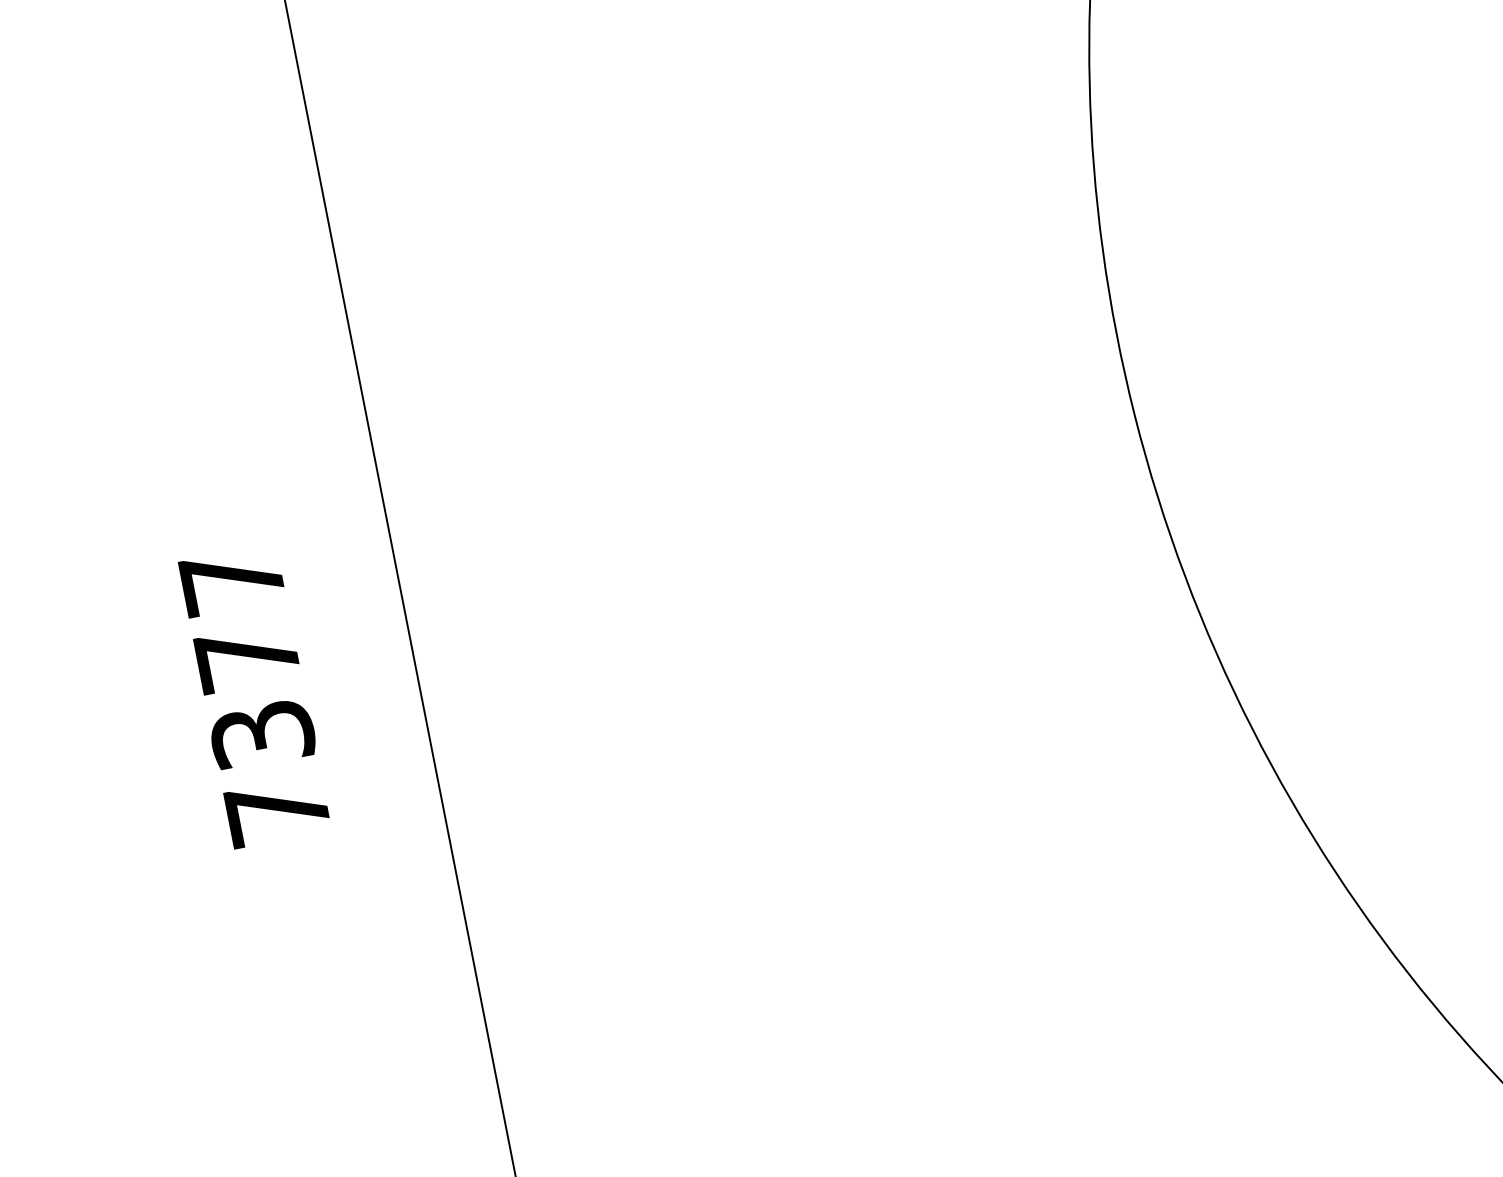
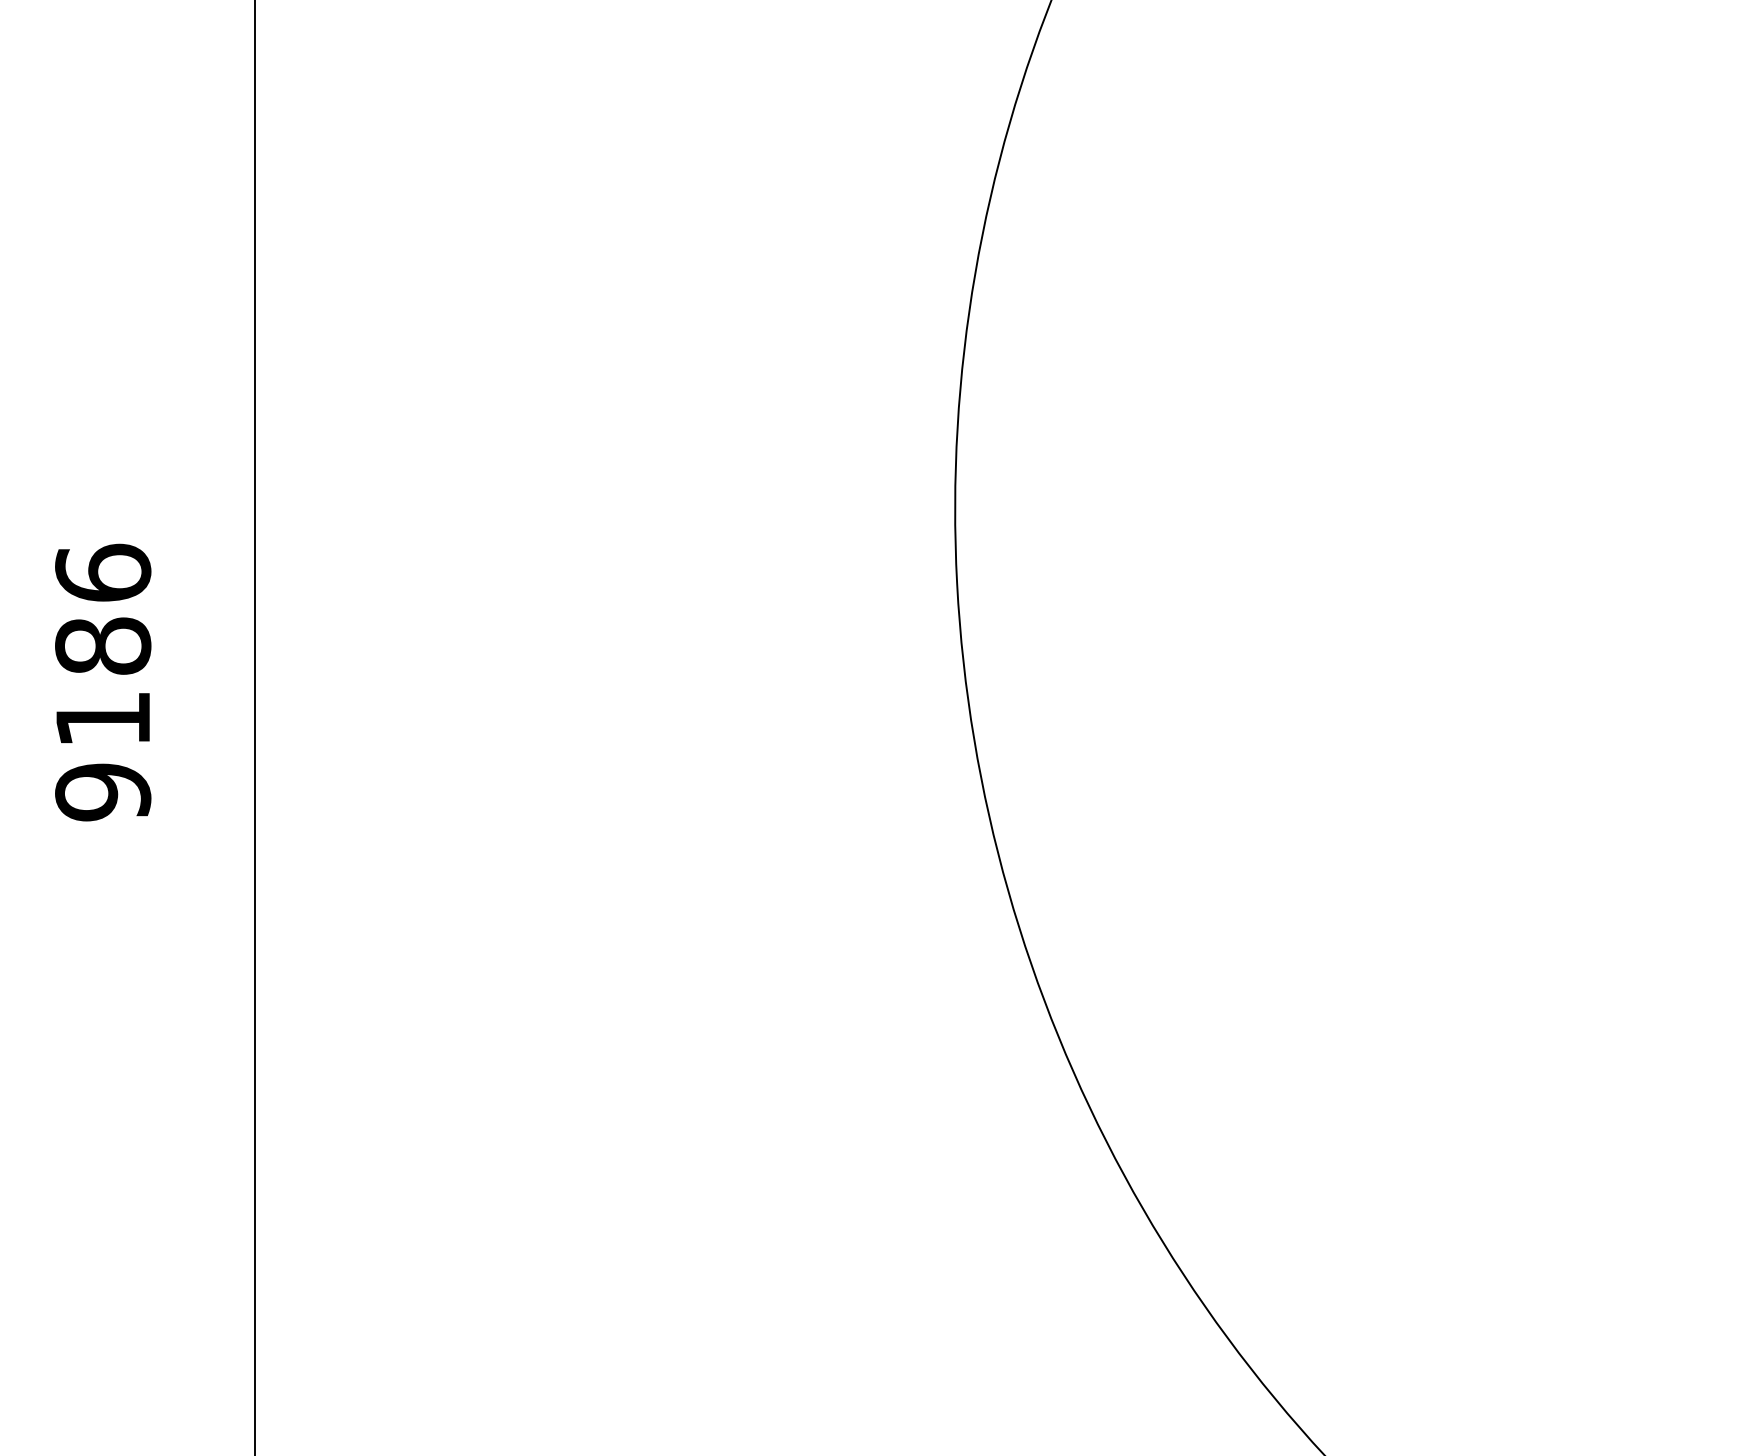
text: (255, 695) -> (103, 682), 7377 -> 9186

